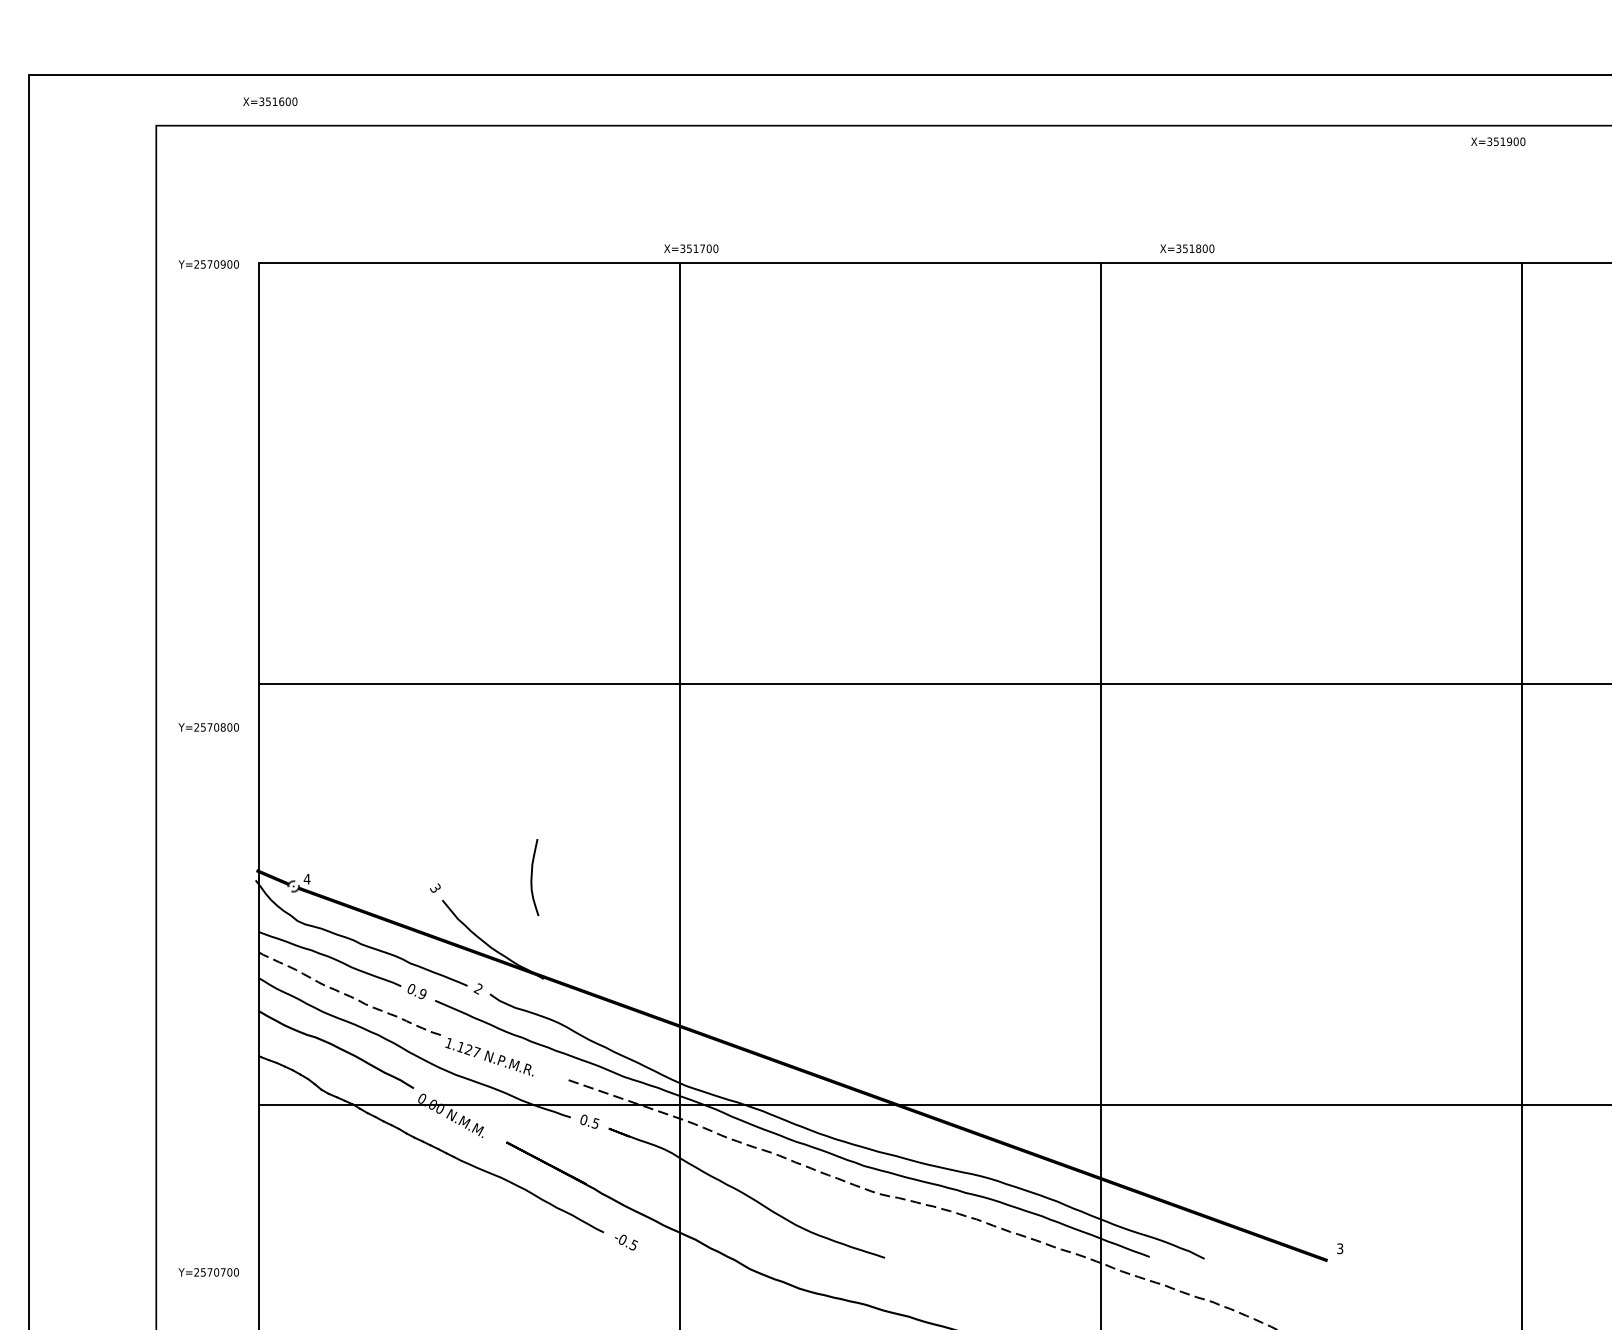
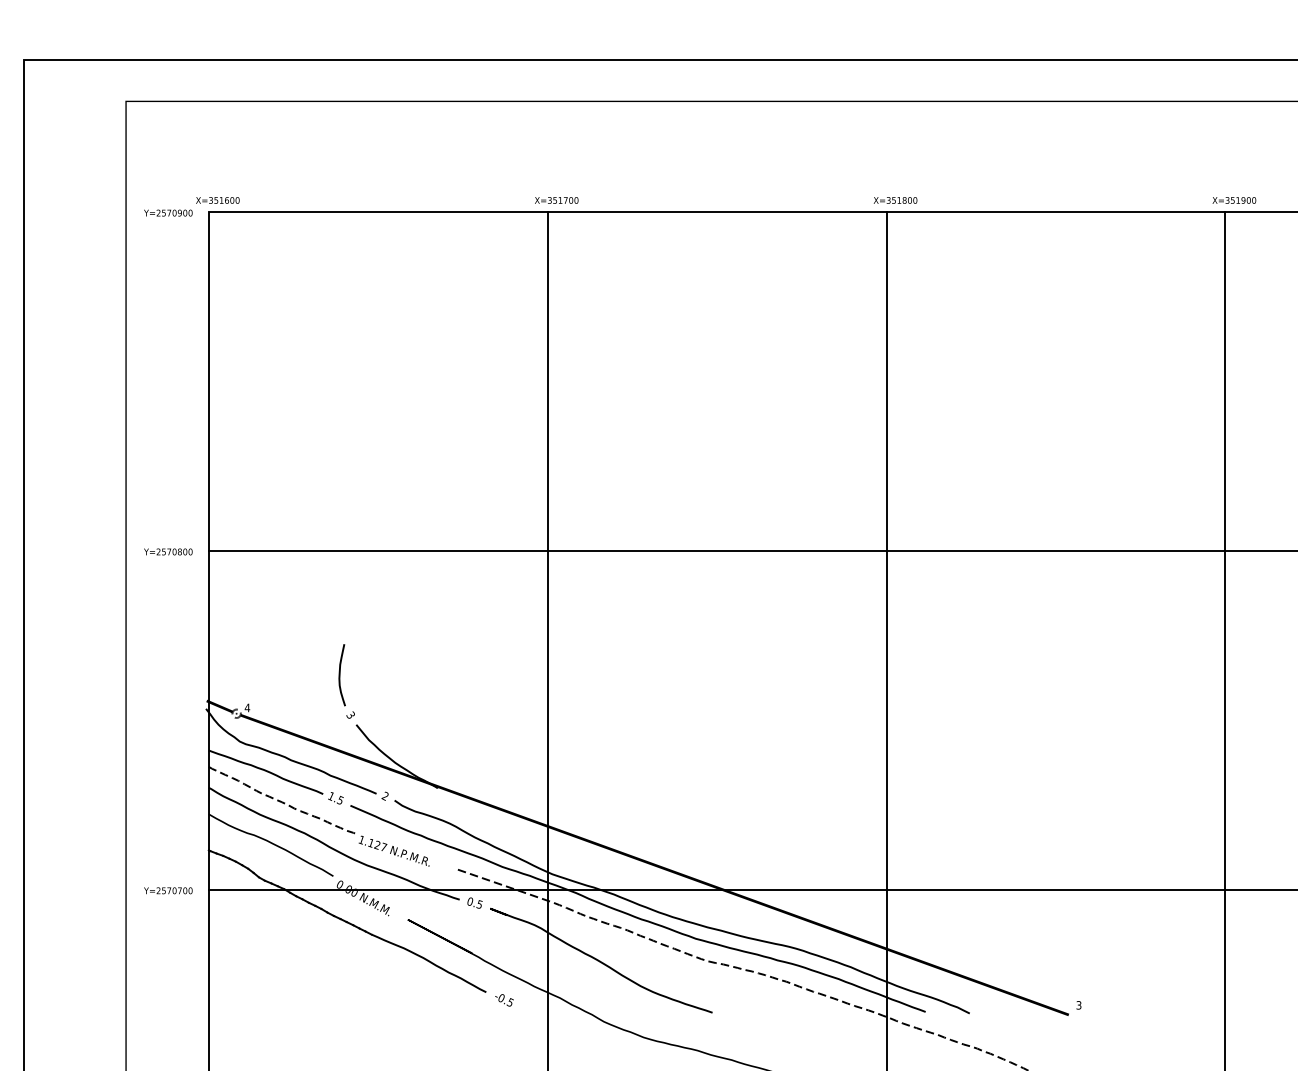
text: (270, 101) -> (217, 200), moved
text: (1498, 141) -> (1234, 200), moved
text: (1187, 248) -> (895, 200), moved
text: (208, 727) -> (168, 552), moved
curve: (532, 877) -> (340, 675), moved
text: (416, 991) -> (335, 798), 0.9 -> 1.5
text: (208, 1272) -> (168, 890), moved

